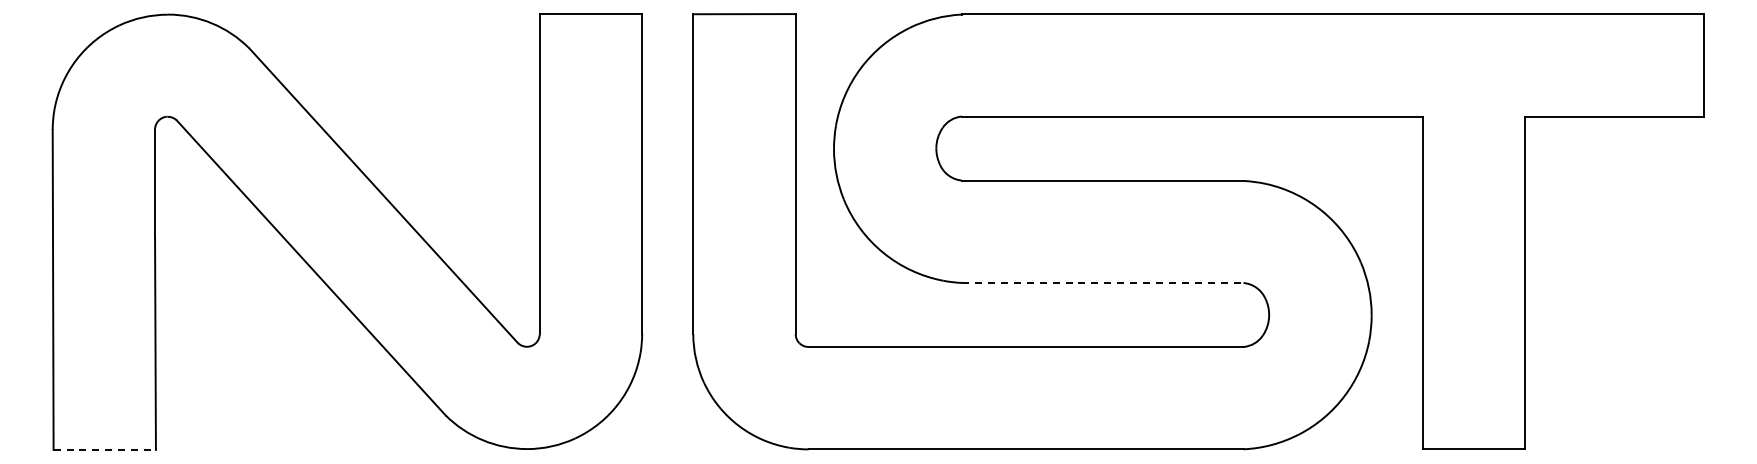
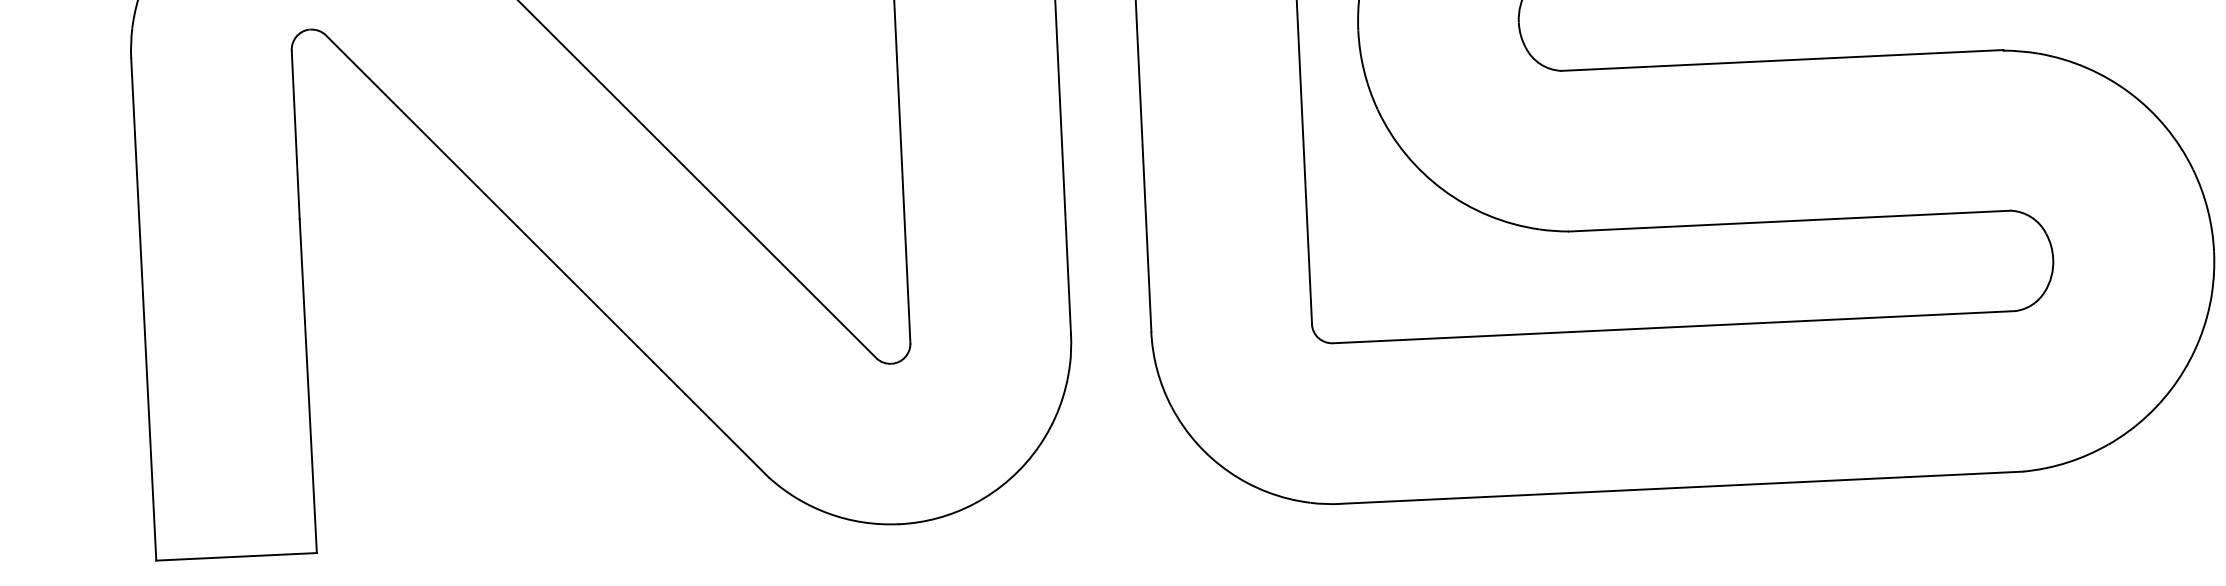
line: (1102, 282) -> (1789, 220), dashed -> solid
line: (105, 449) -> (237, 556), dashed -> solid

